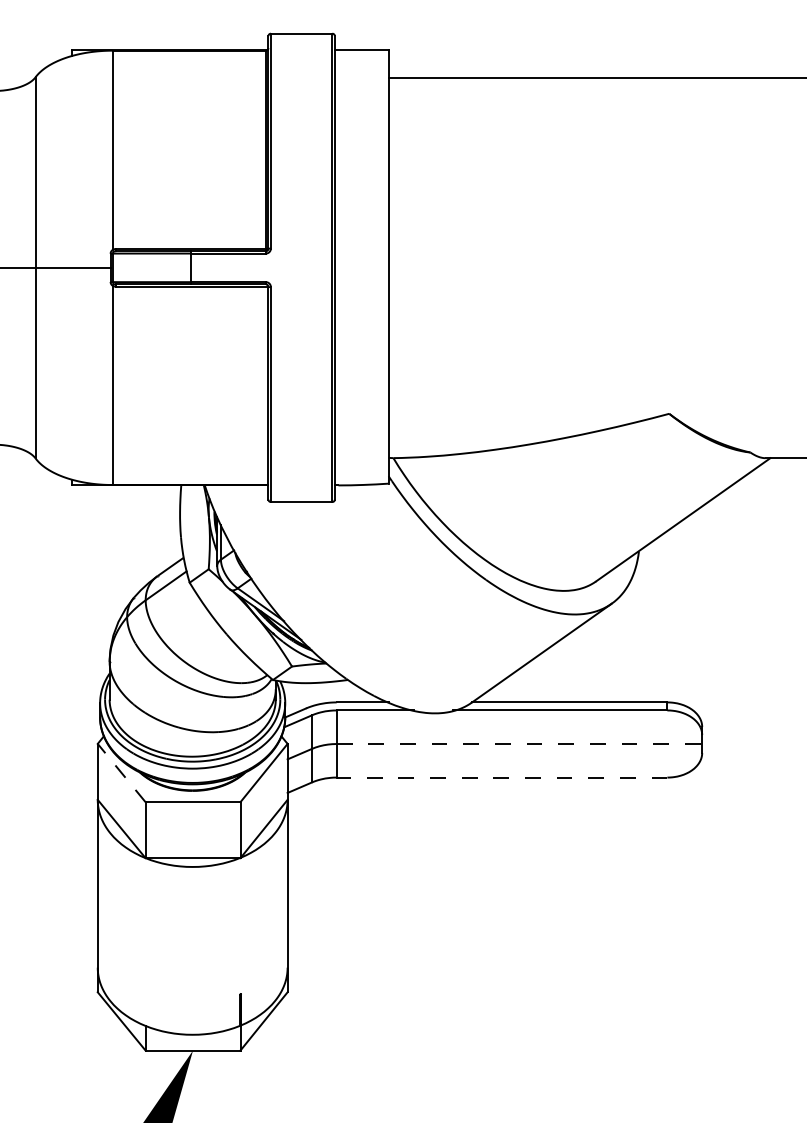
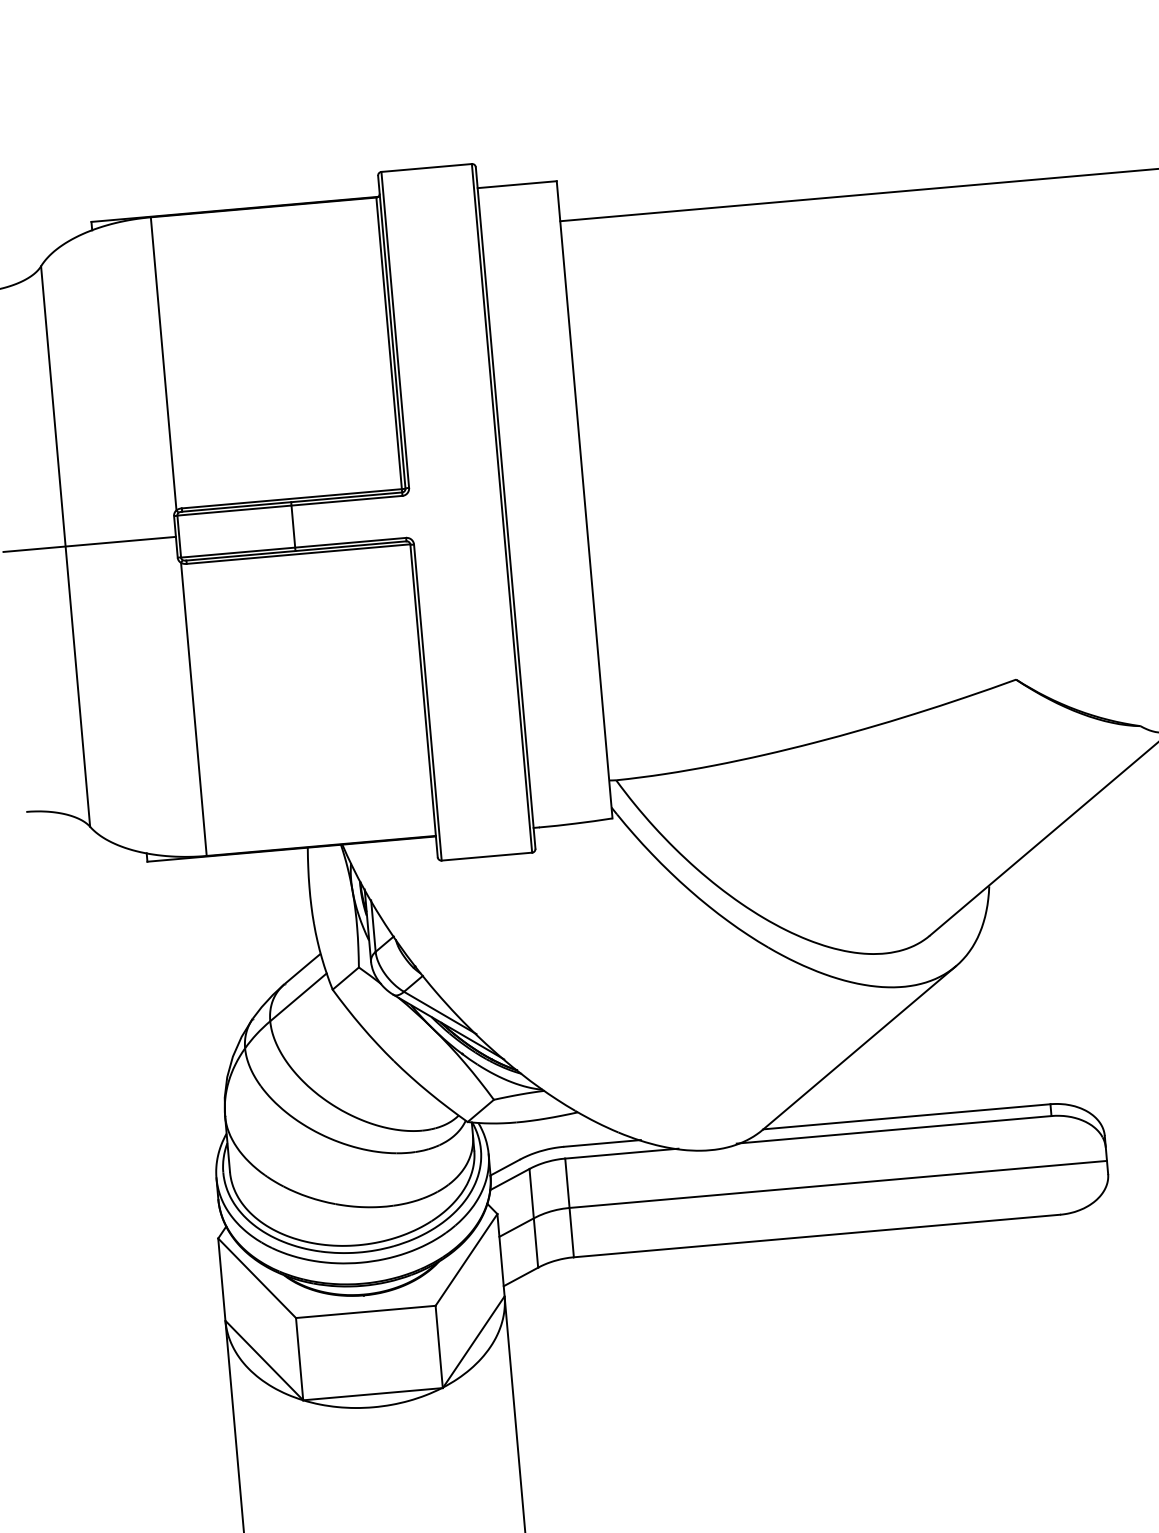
line: (519, 744) -> (838, 1185), dashed -> solid
line: (121, 773) -> (256, 1278), dashed -> solid
line: (501, 777) -> (816, 1235), dashed -> solid

